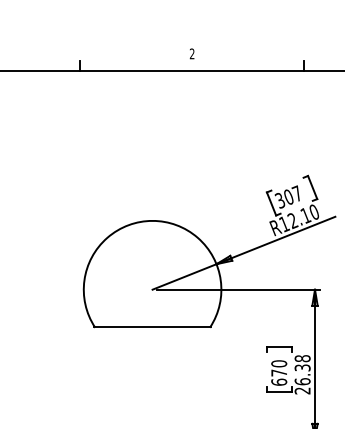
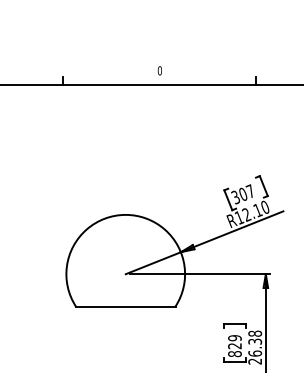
text: (191, 53) -> (159, 70), 2 -> 0
text: (278, 373) -> (234, 346), 670 -> 829

